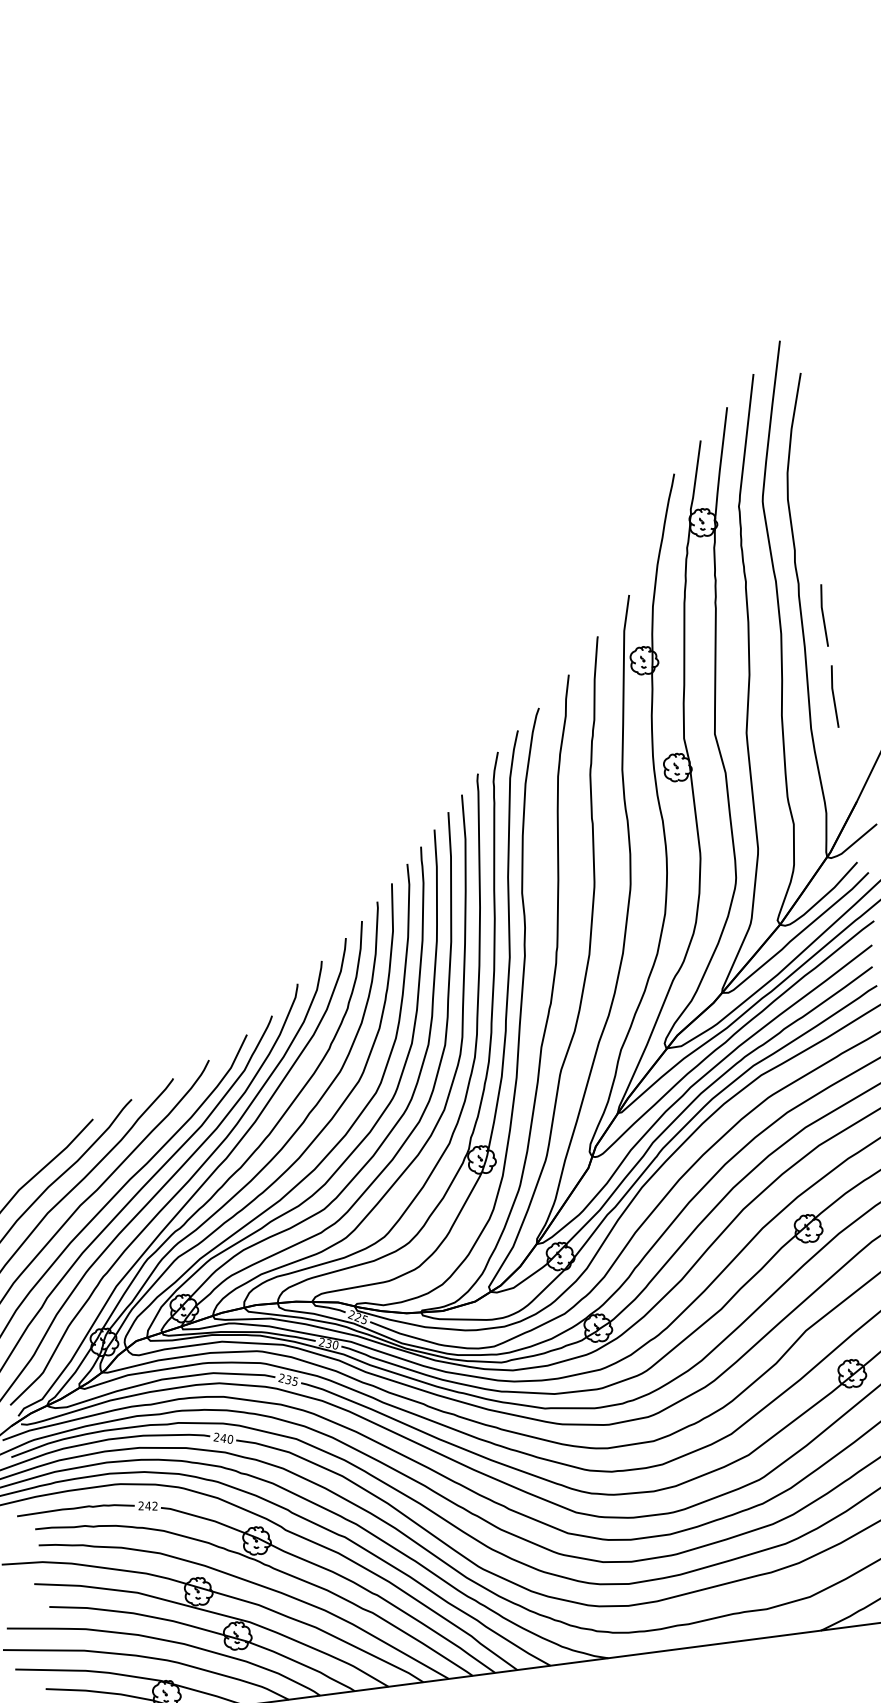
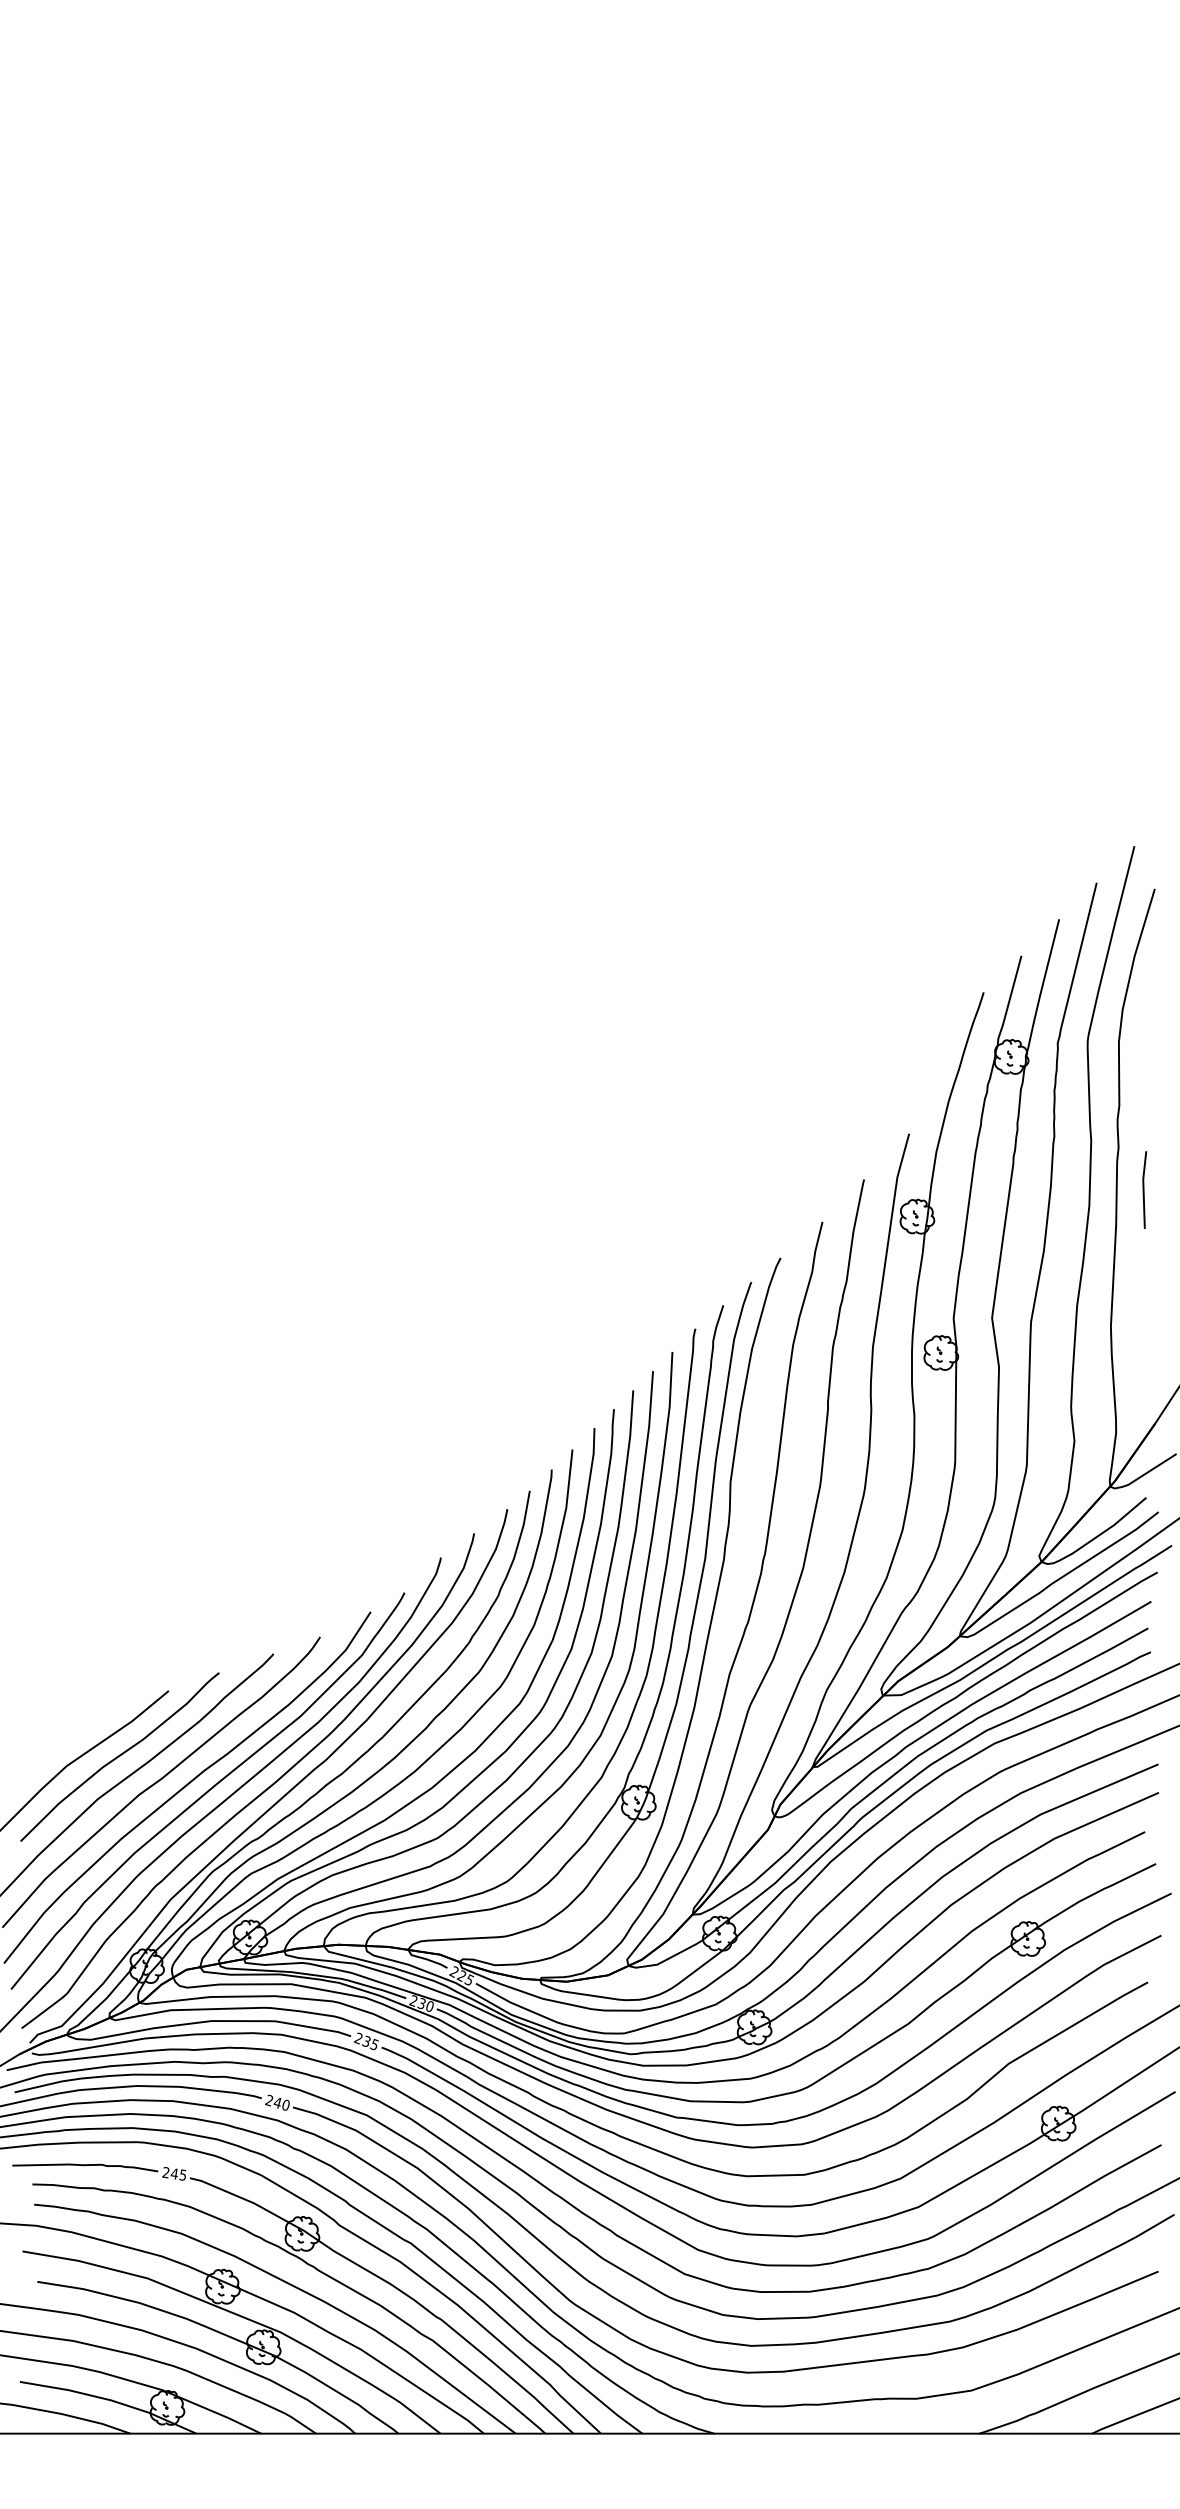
line: (834, 696) -> (1144, 1290), removed
text: (155, 1505) -> (183, 2174), 242 -> 245

